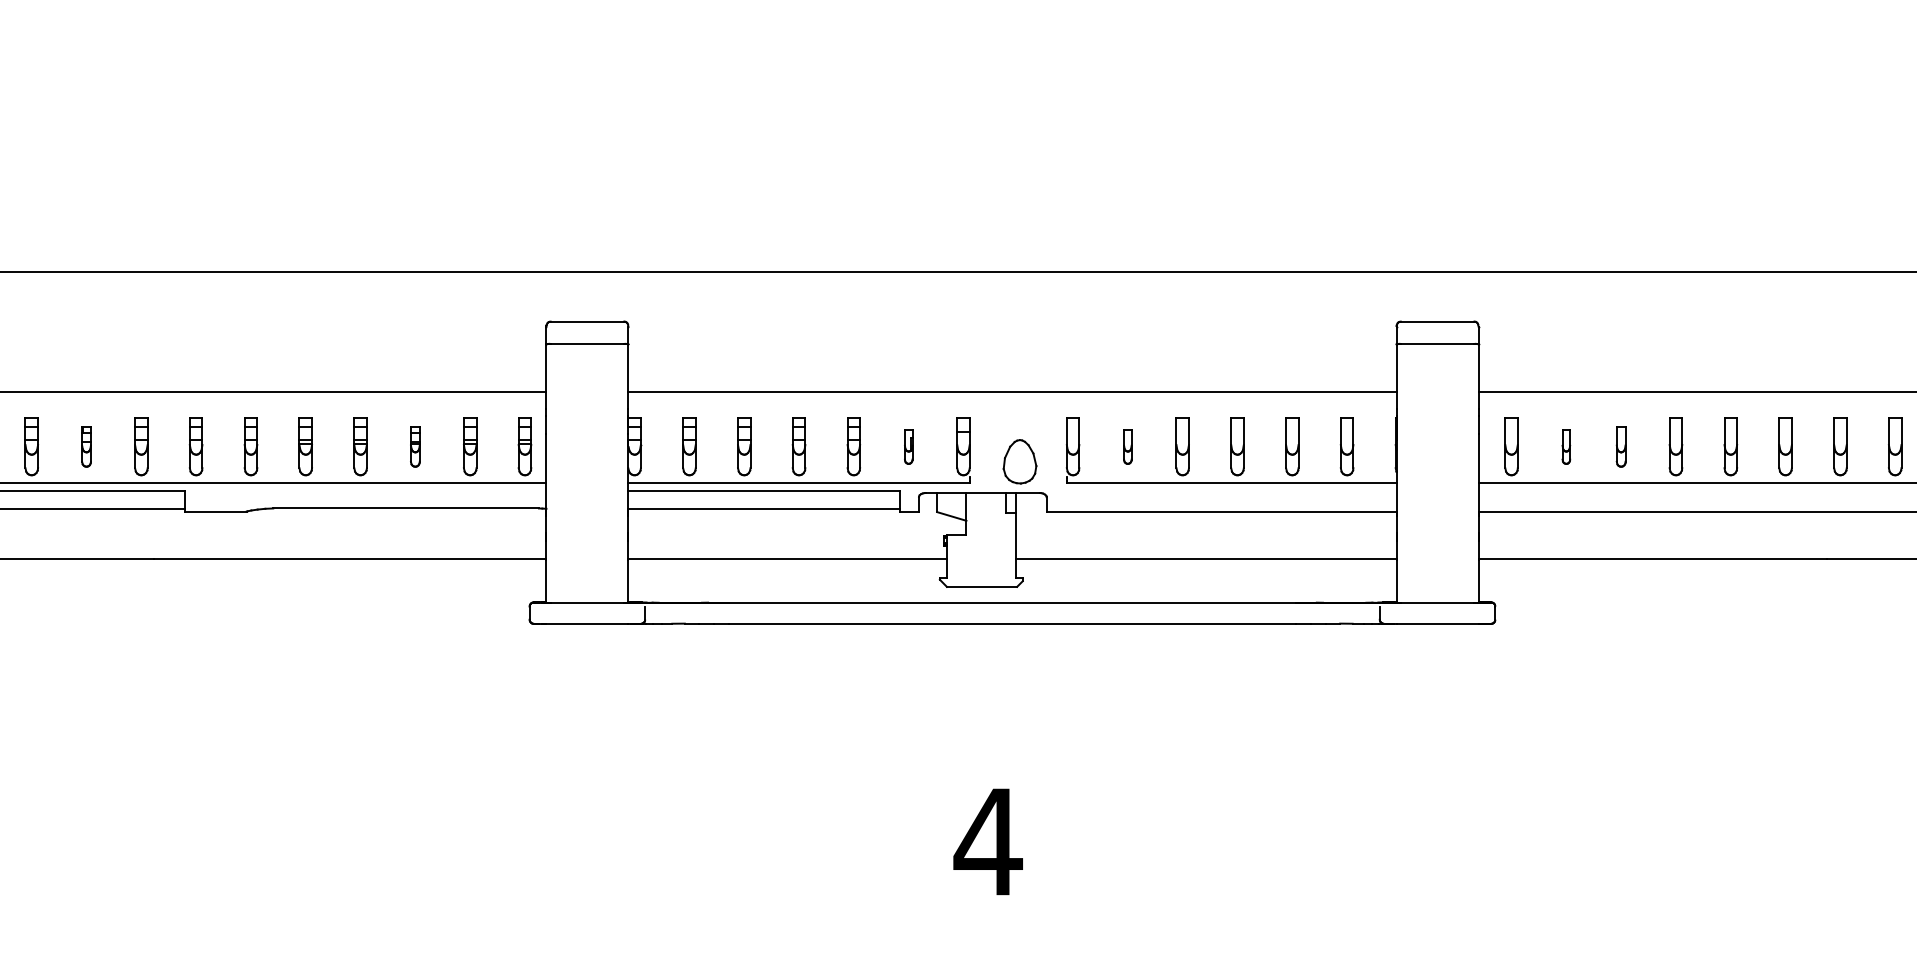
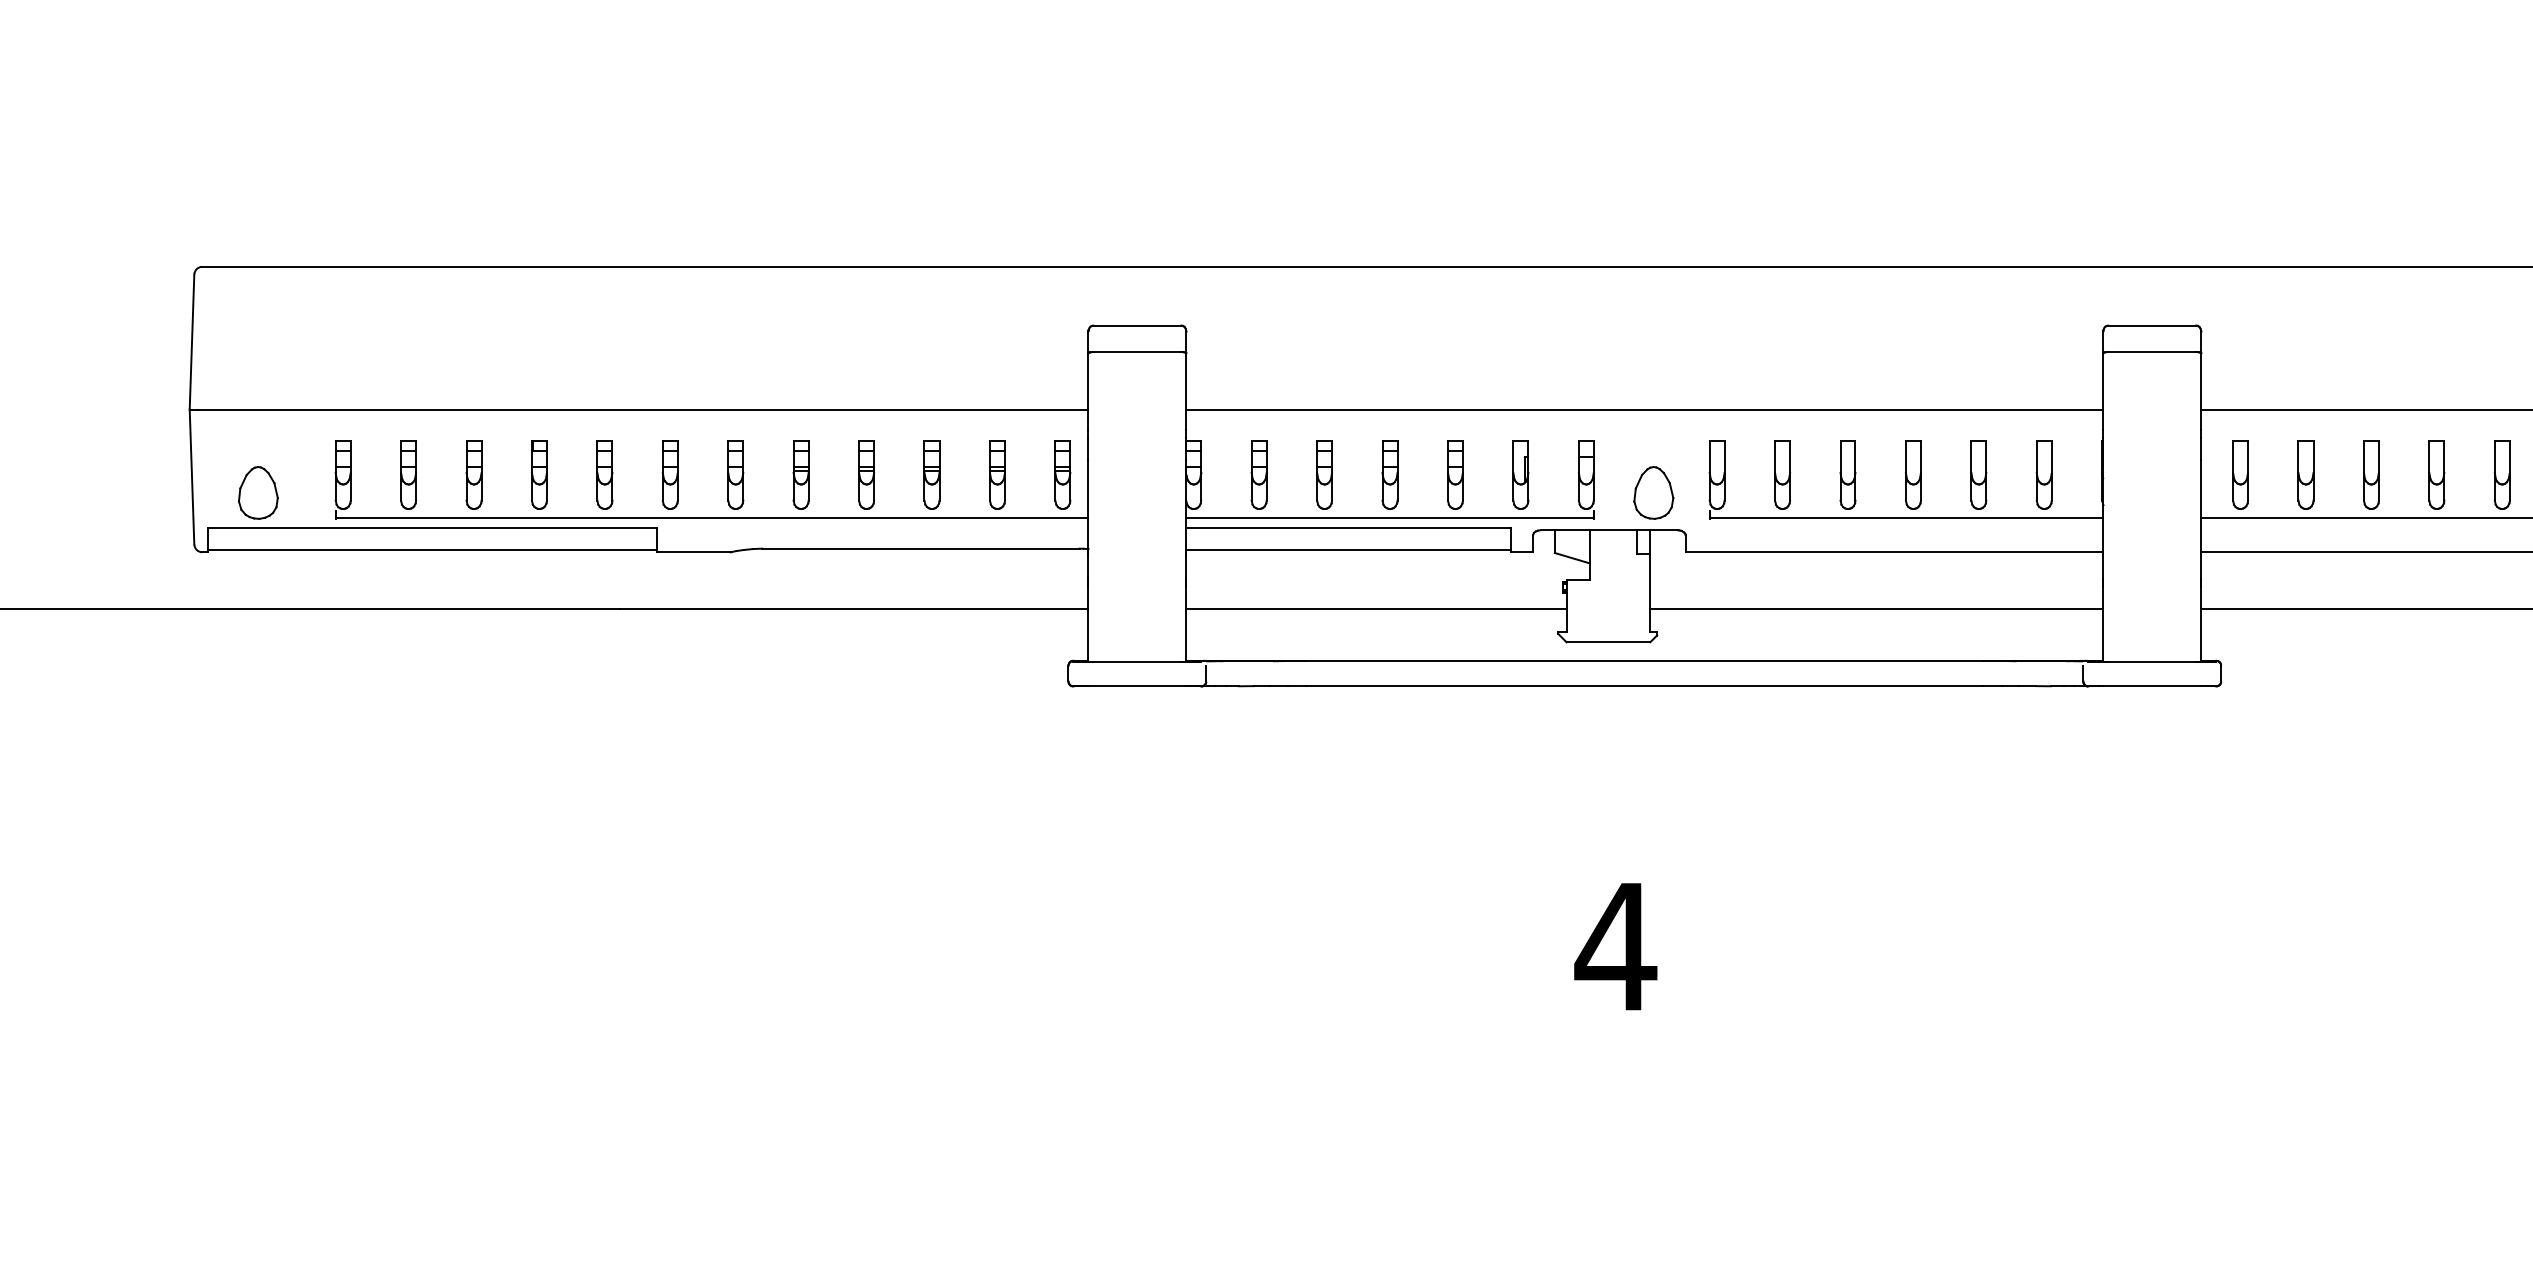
part: (86, 446) -> (539, 474), size x1.43
part: (414, 446) -> (931, 474), size x1.43
part: (908, 446) -> (1520, 474), size x1.67
part: (1127, 446) -> (1782, 474), size x1.67
part: (1565, 446) -> (2305, 474), size x1.67
part: (1621, 446) -> (2371, 474), size x1.43

